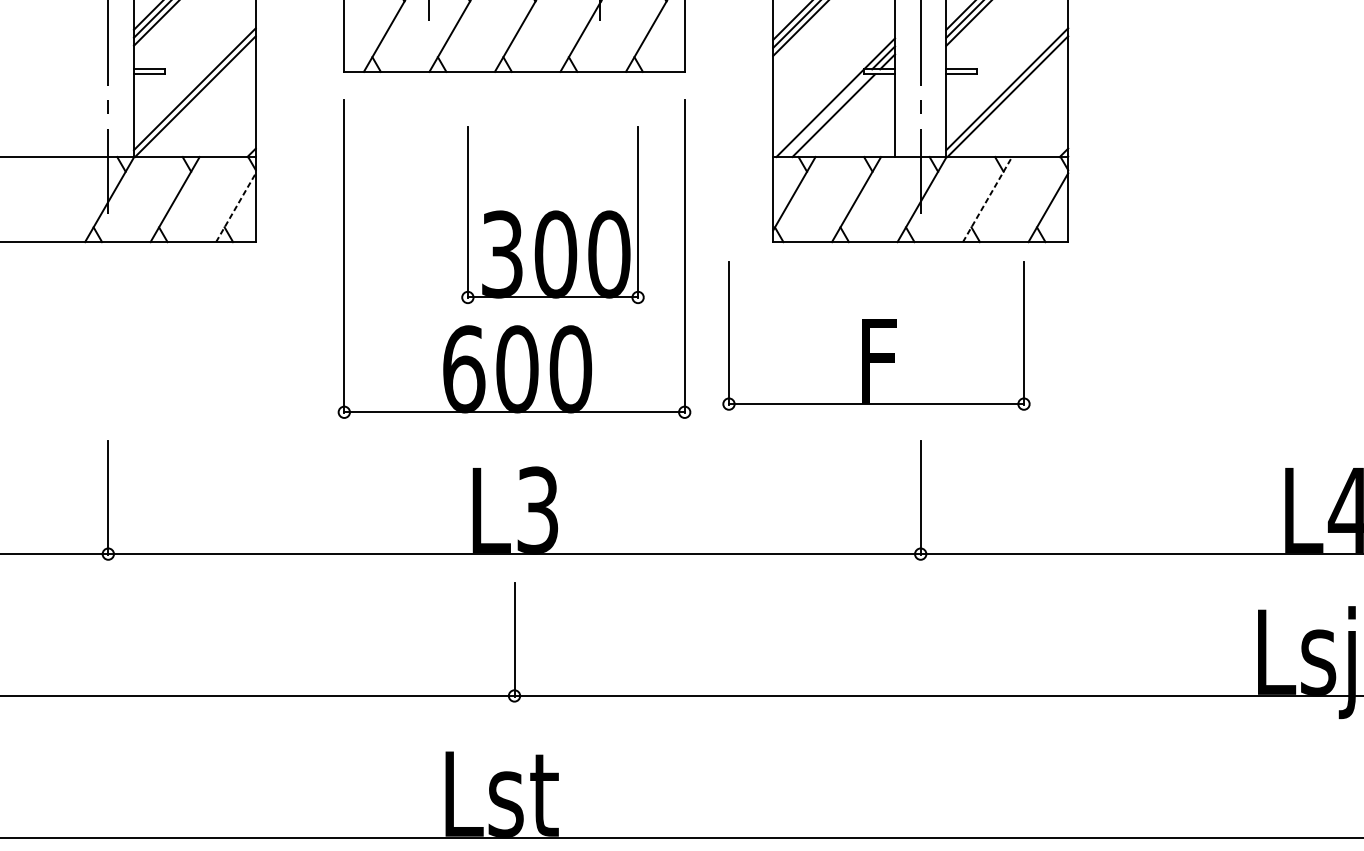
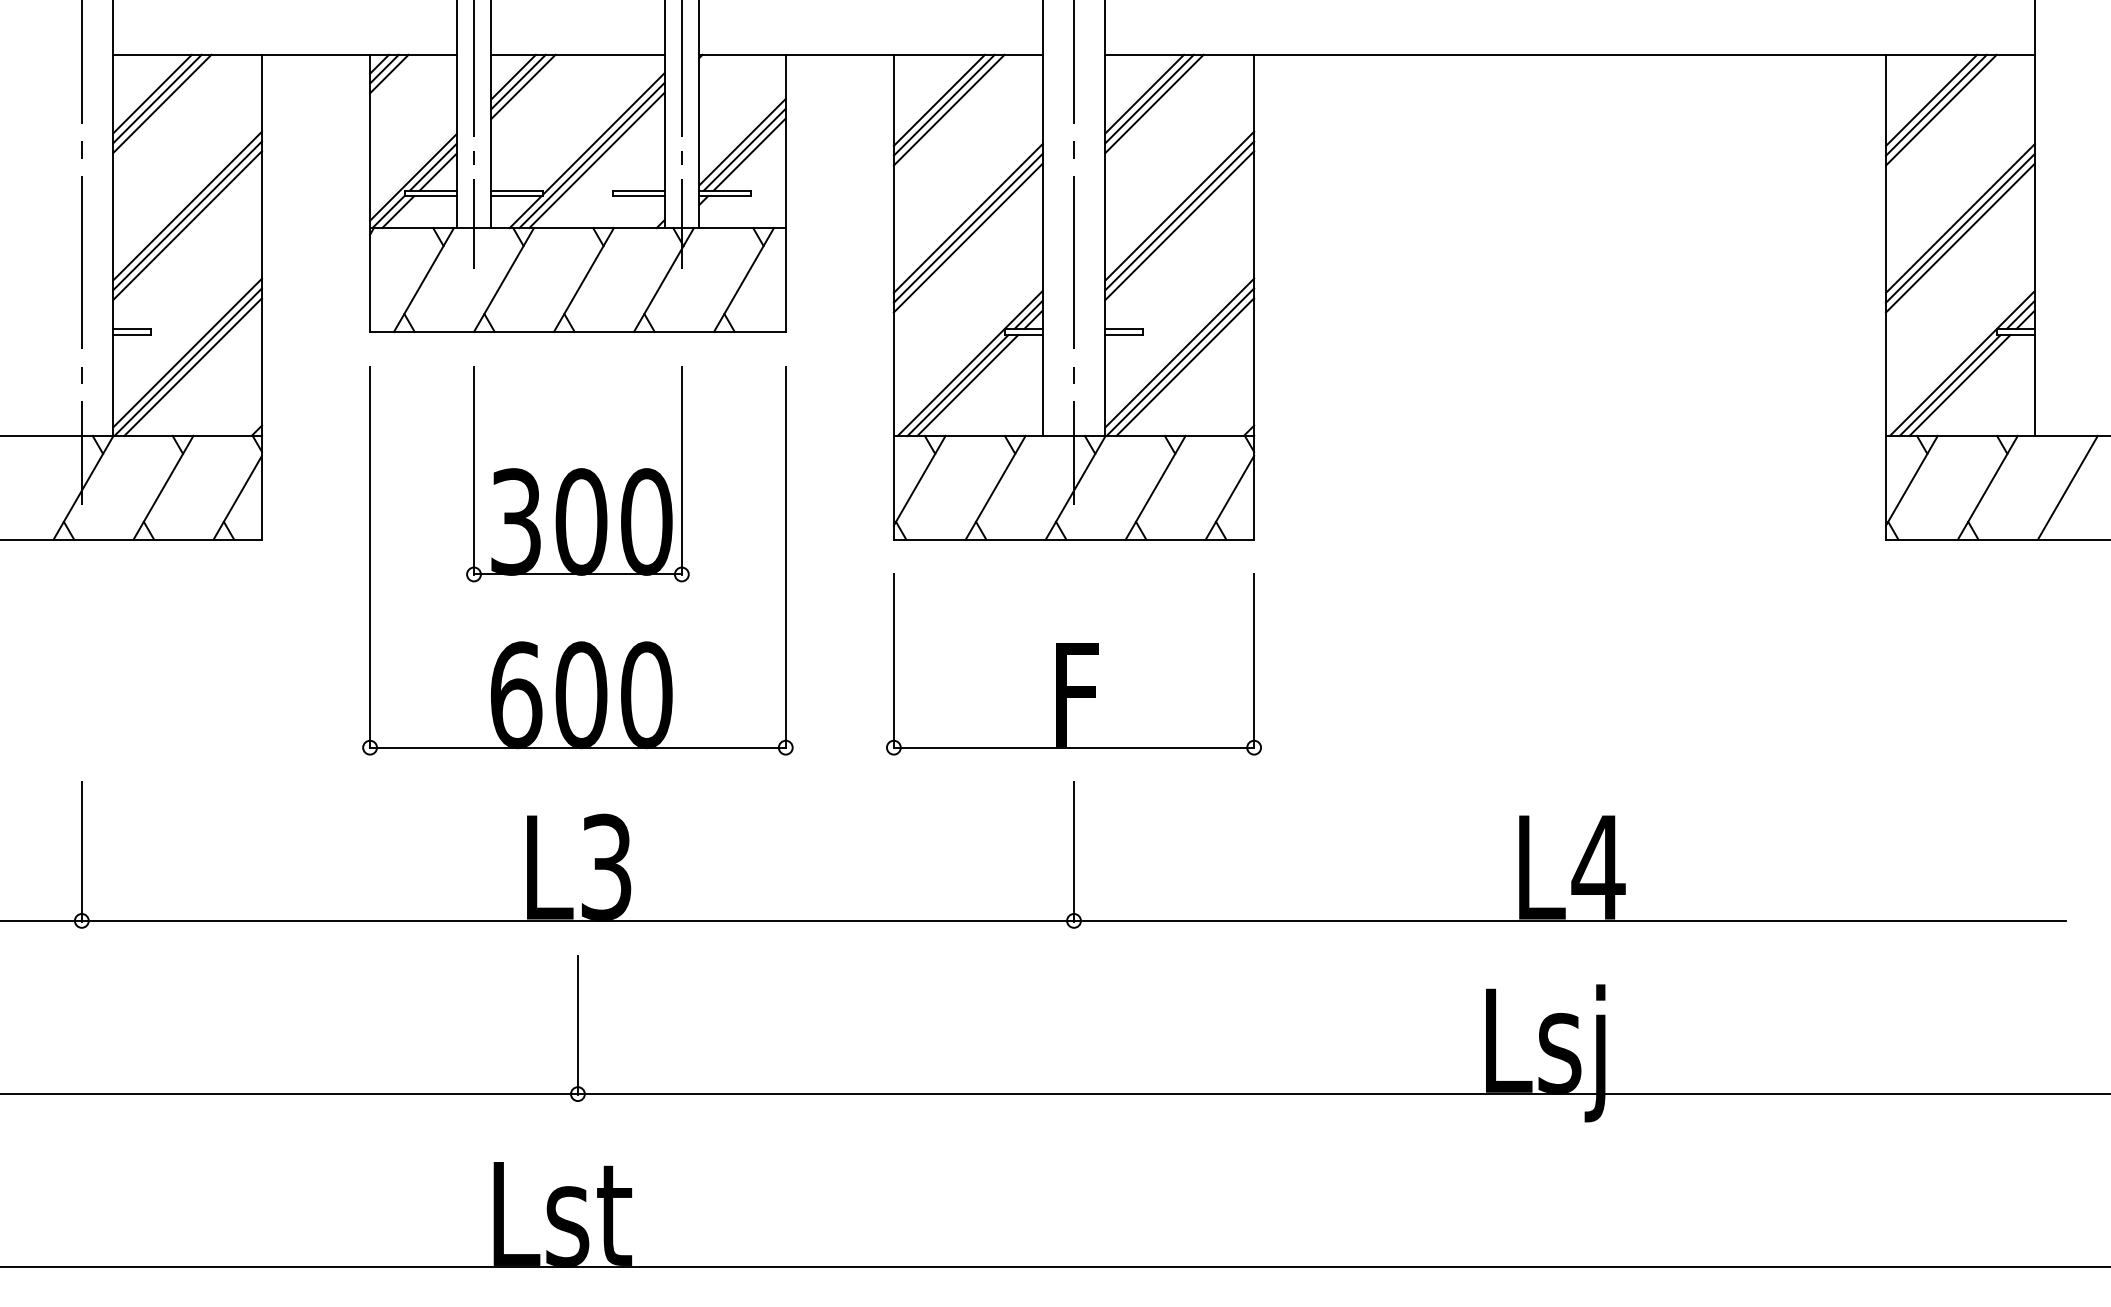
line: (198, 100) -> (192, 366), added
line: (1011, 100) -> (1185, 366), added
line: (825, 115) -> (957, 385), added
line: (987, 199) -> (1155, 487), dashed -> solid
line: (235, 207) -> (237, 497), dashed -> solid
part: (552, 215) -> (577, 474), moved
part: (870, 336) -> (1066, 664), moved

